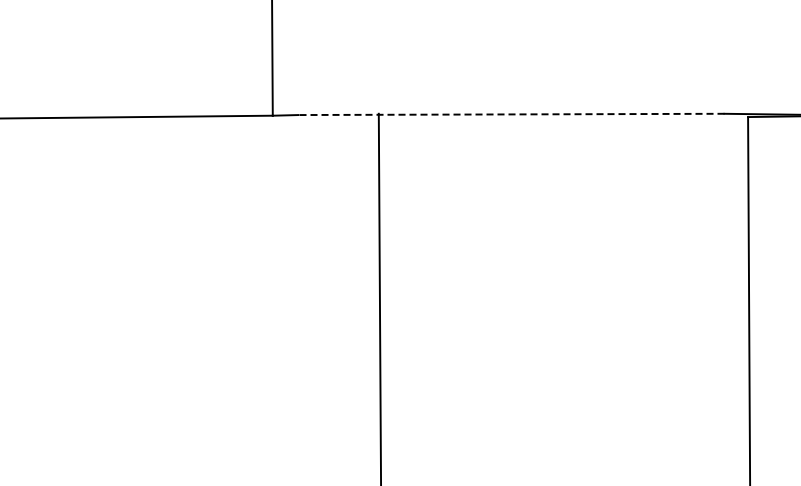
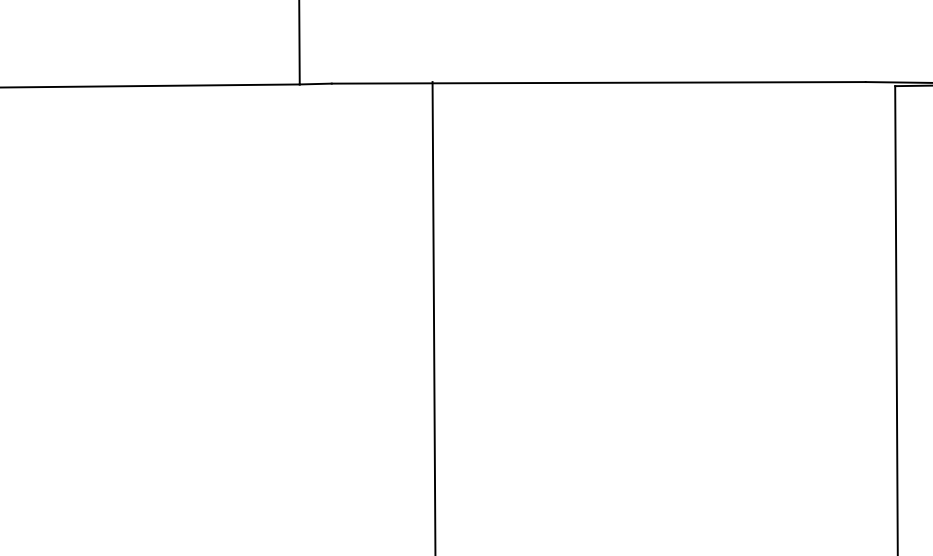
line: (510, 114) -> (597, 82), dashed -> solid

